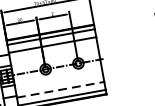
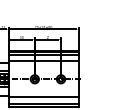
line: (60, 90) -> (43, 97), dashed -> solid

